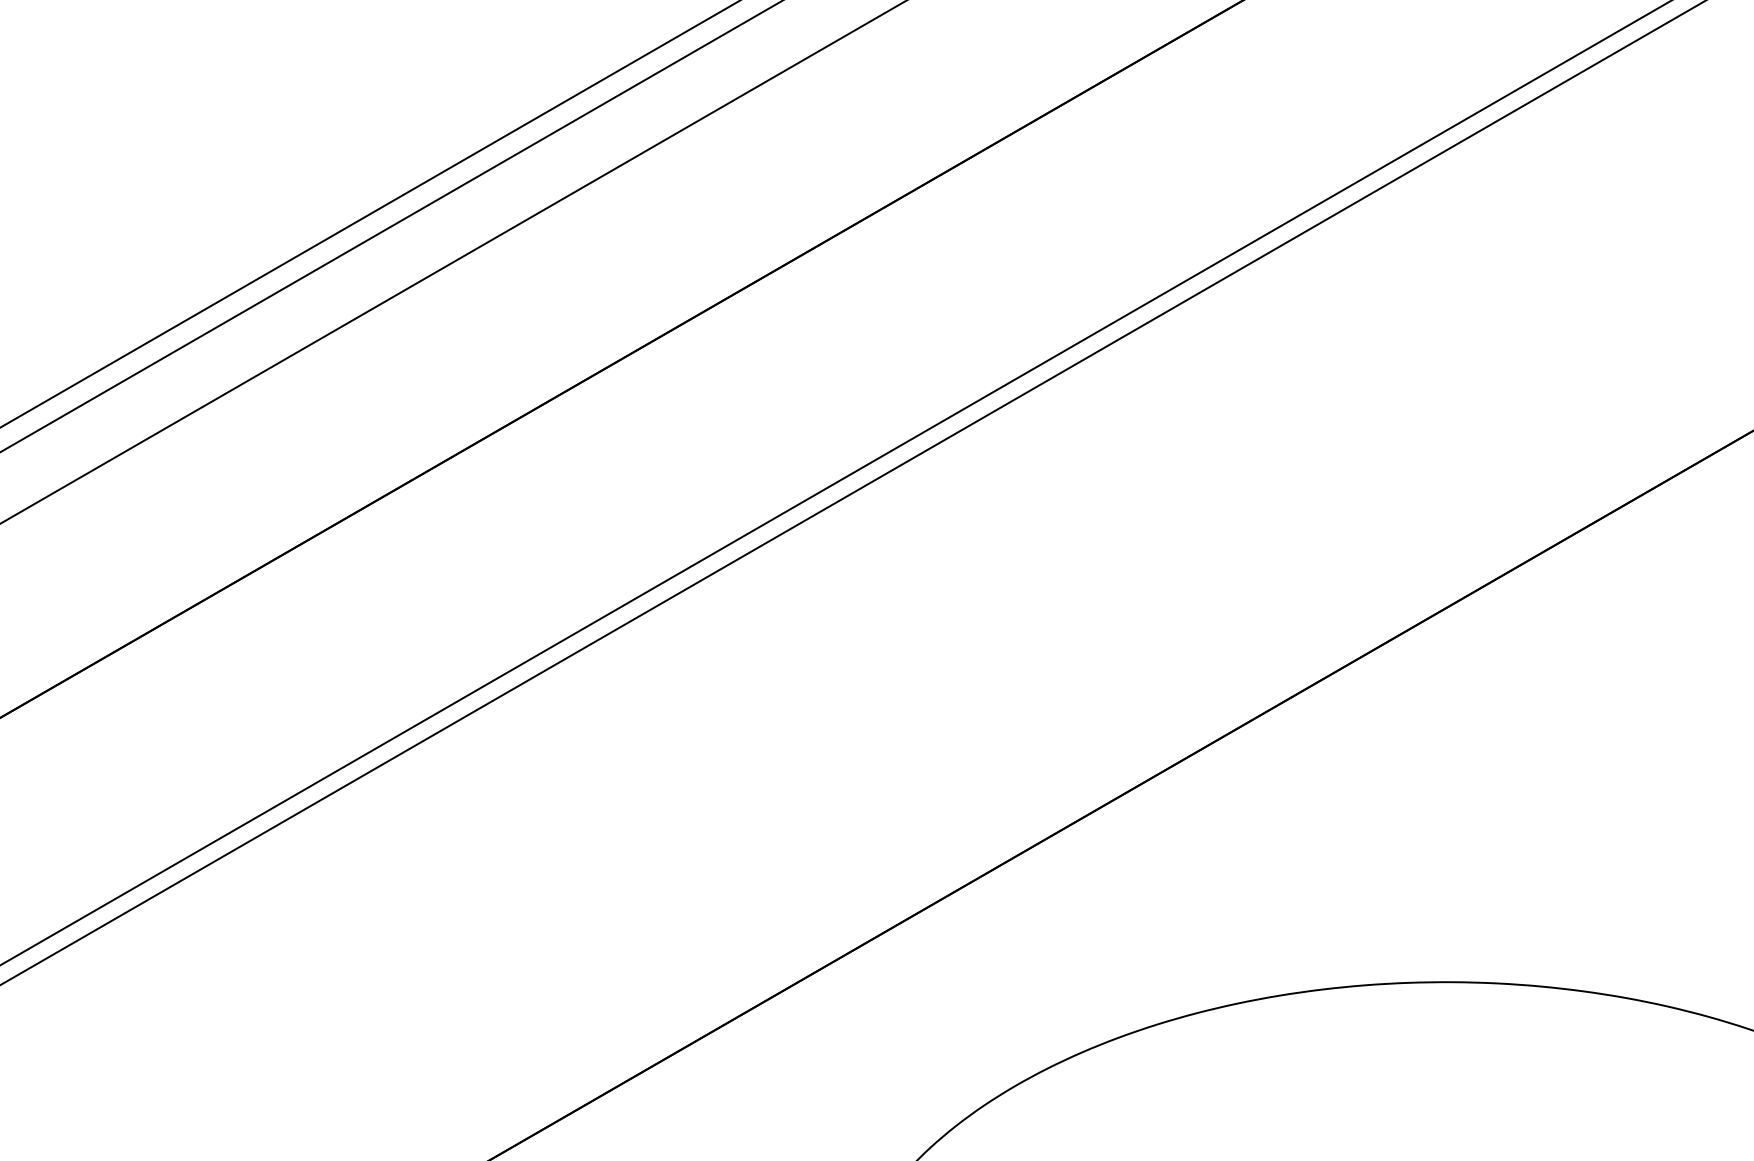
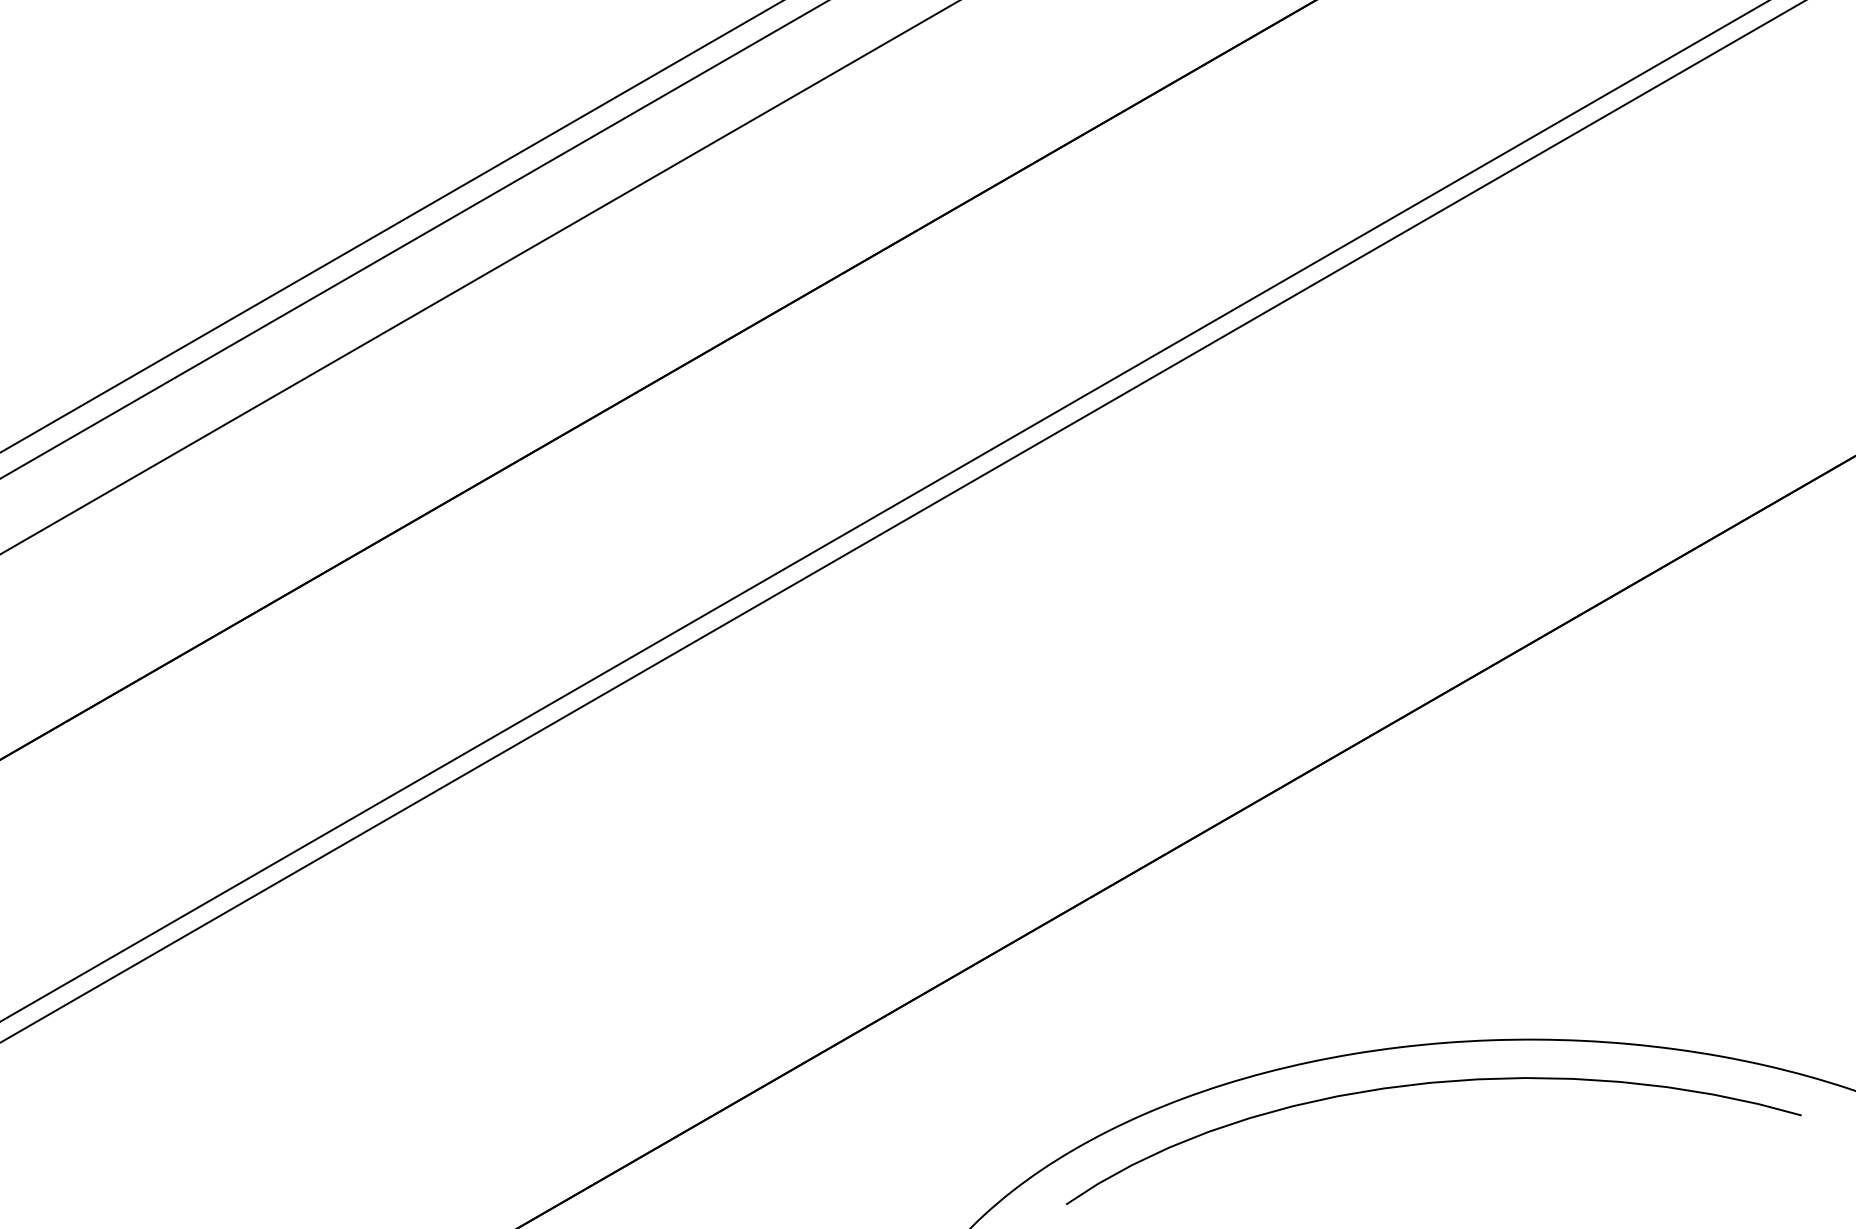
curve: (1348, 1024) -> (1427, 1084), added

